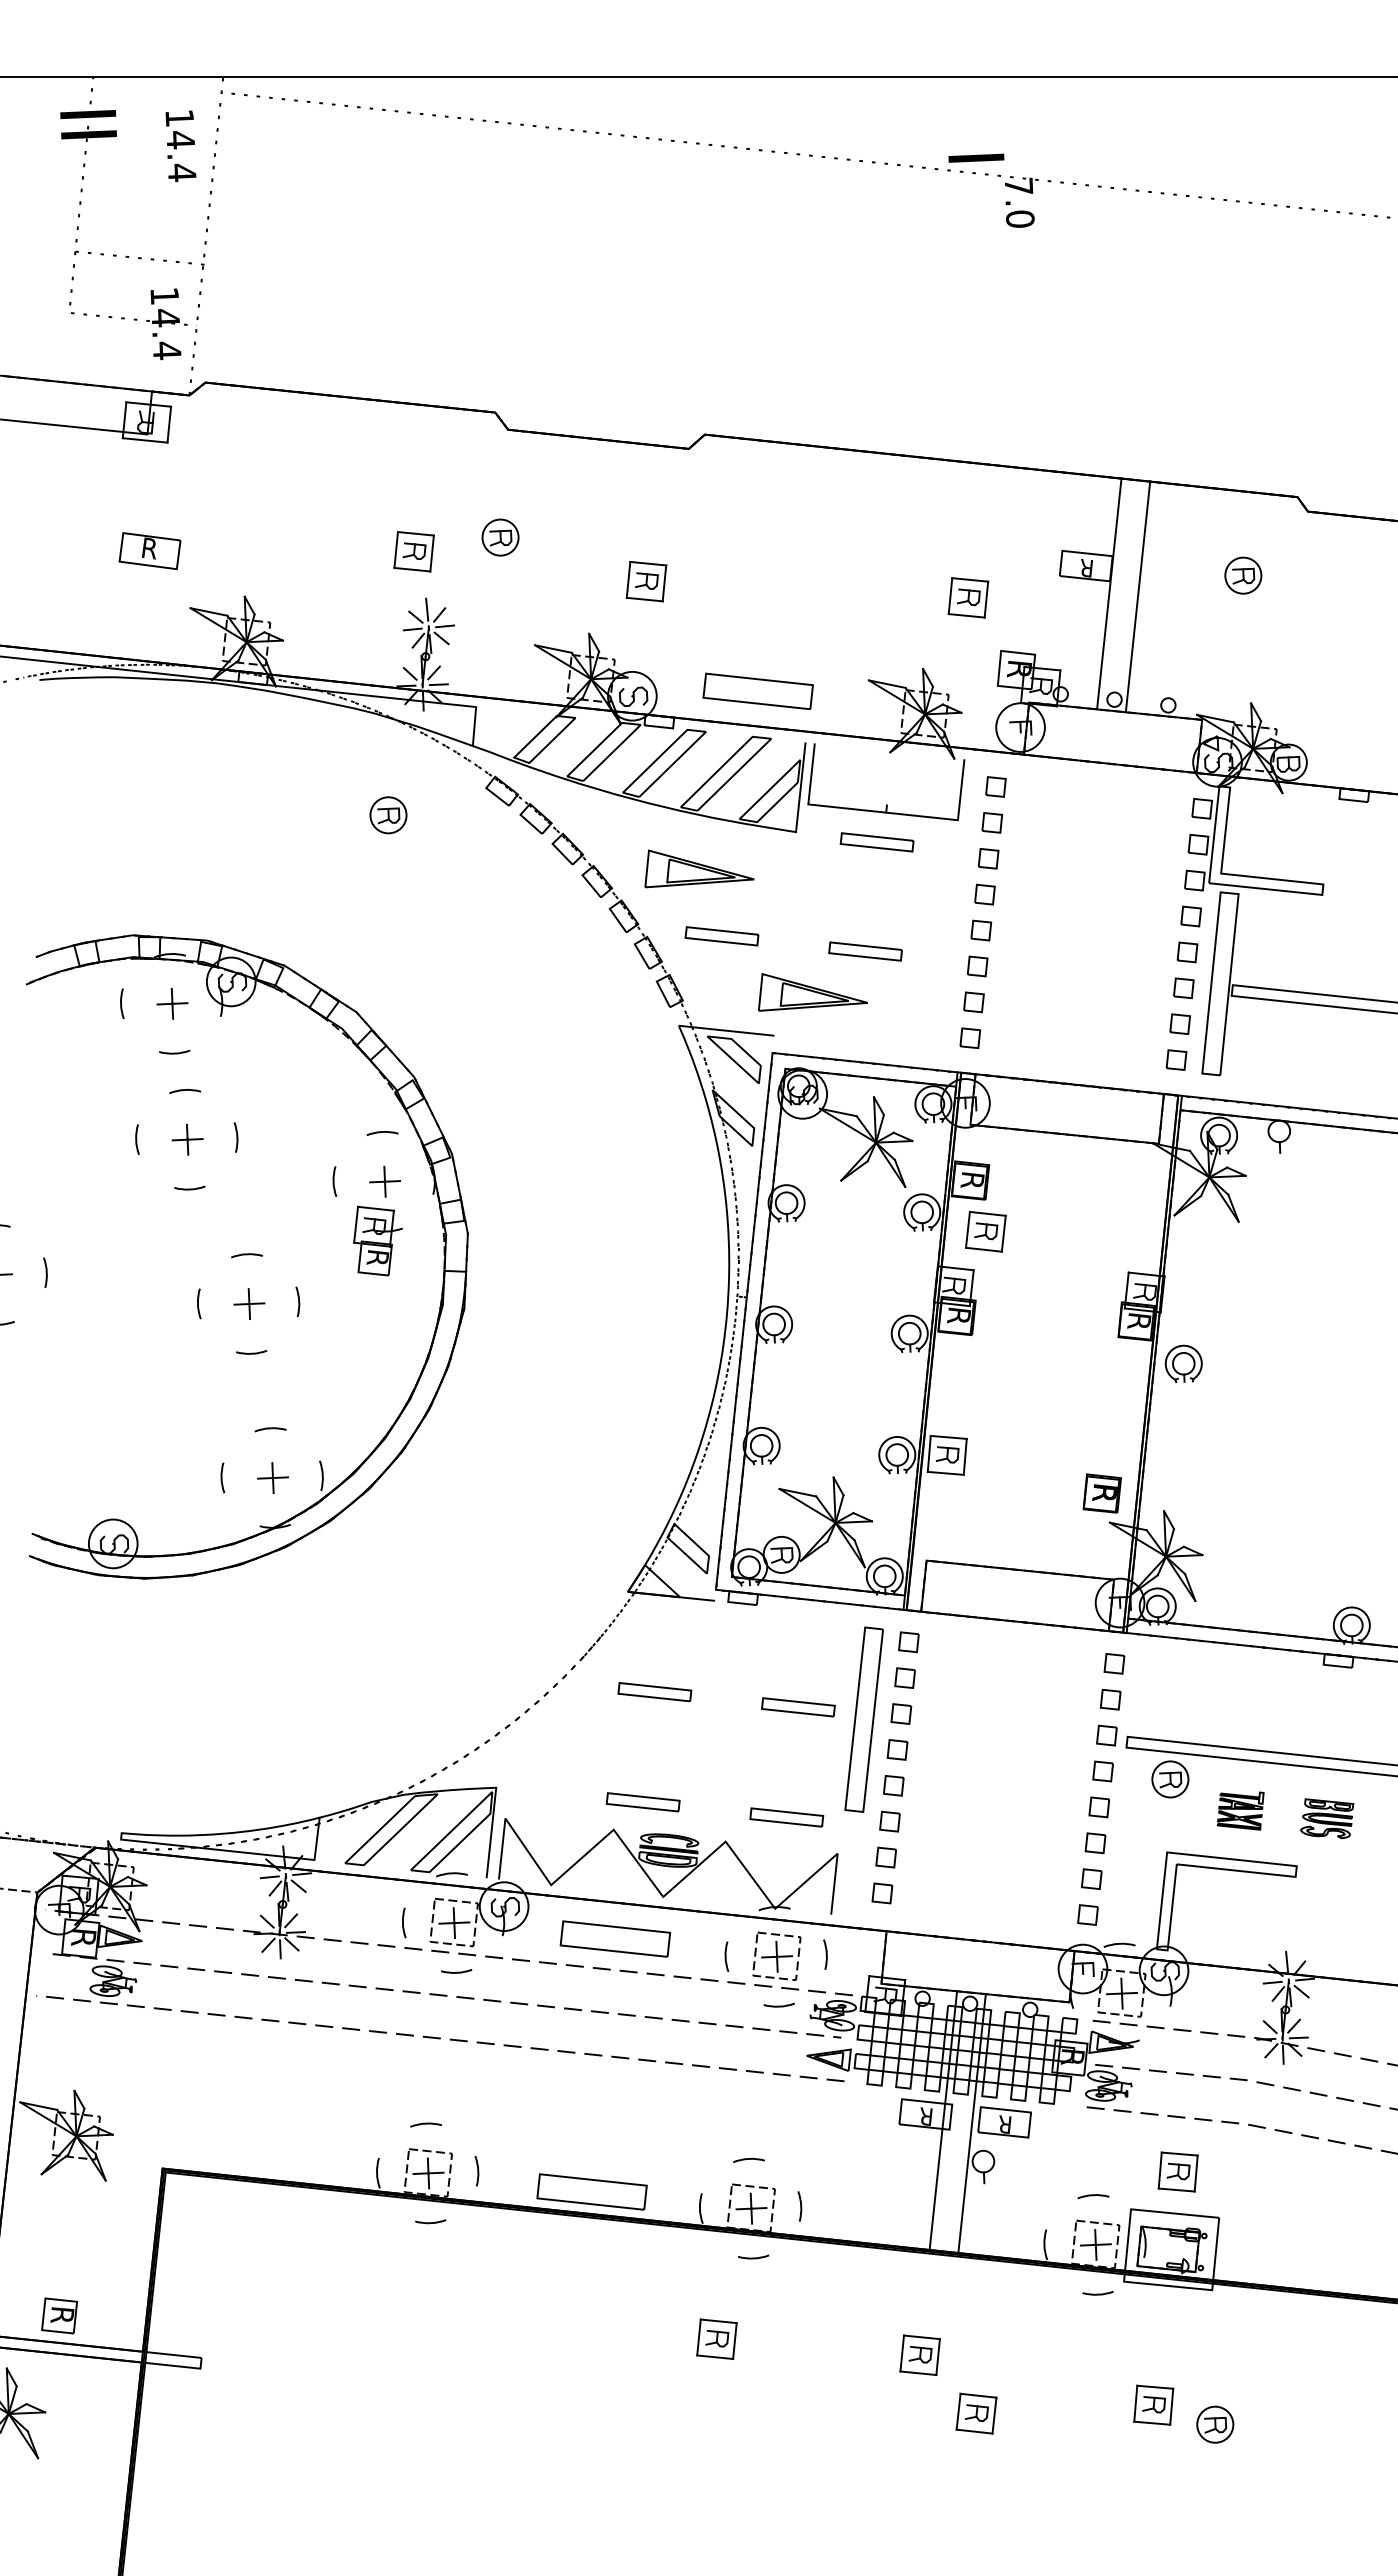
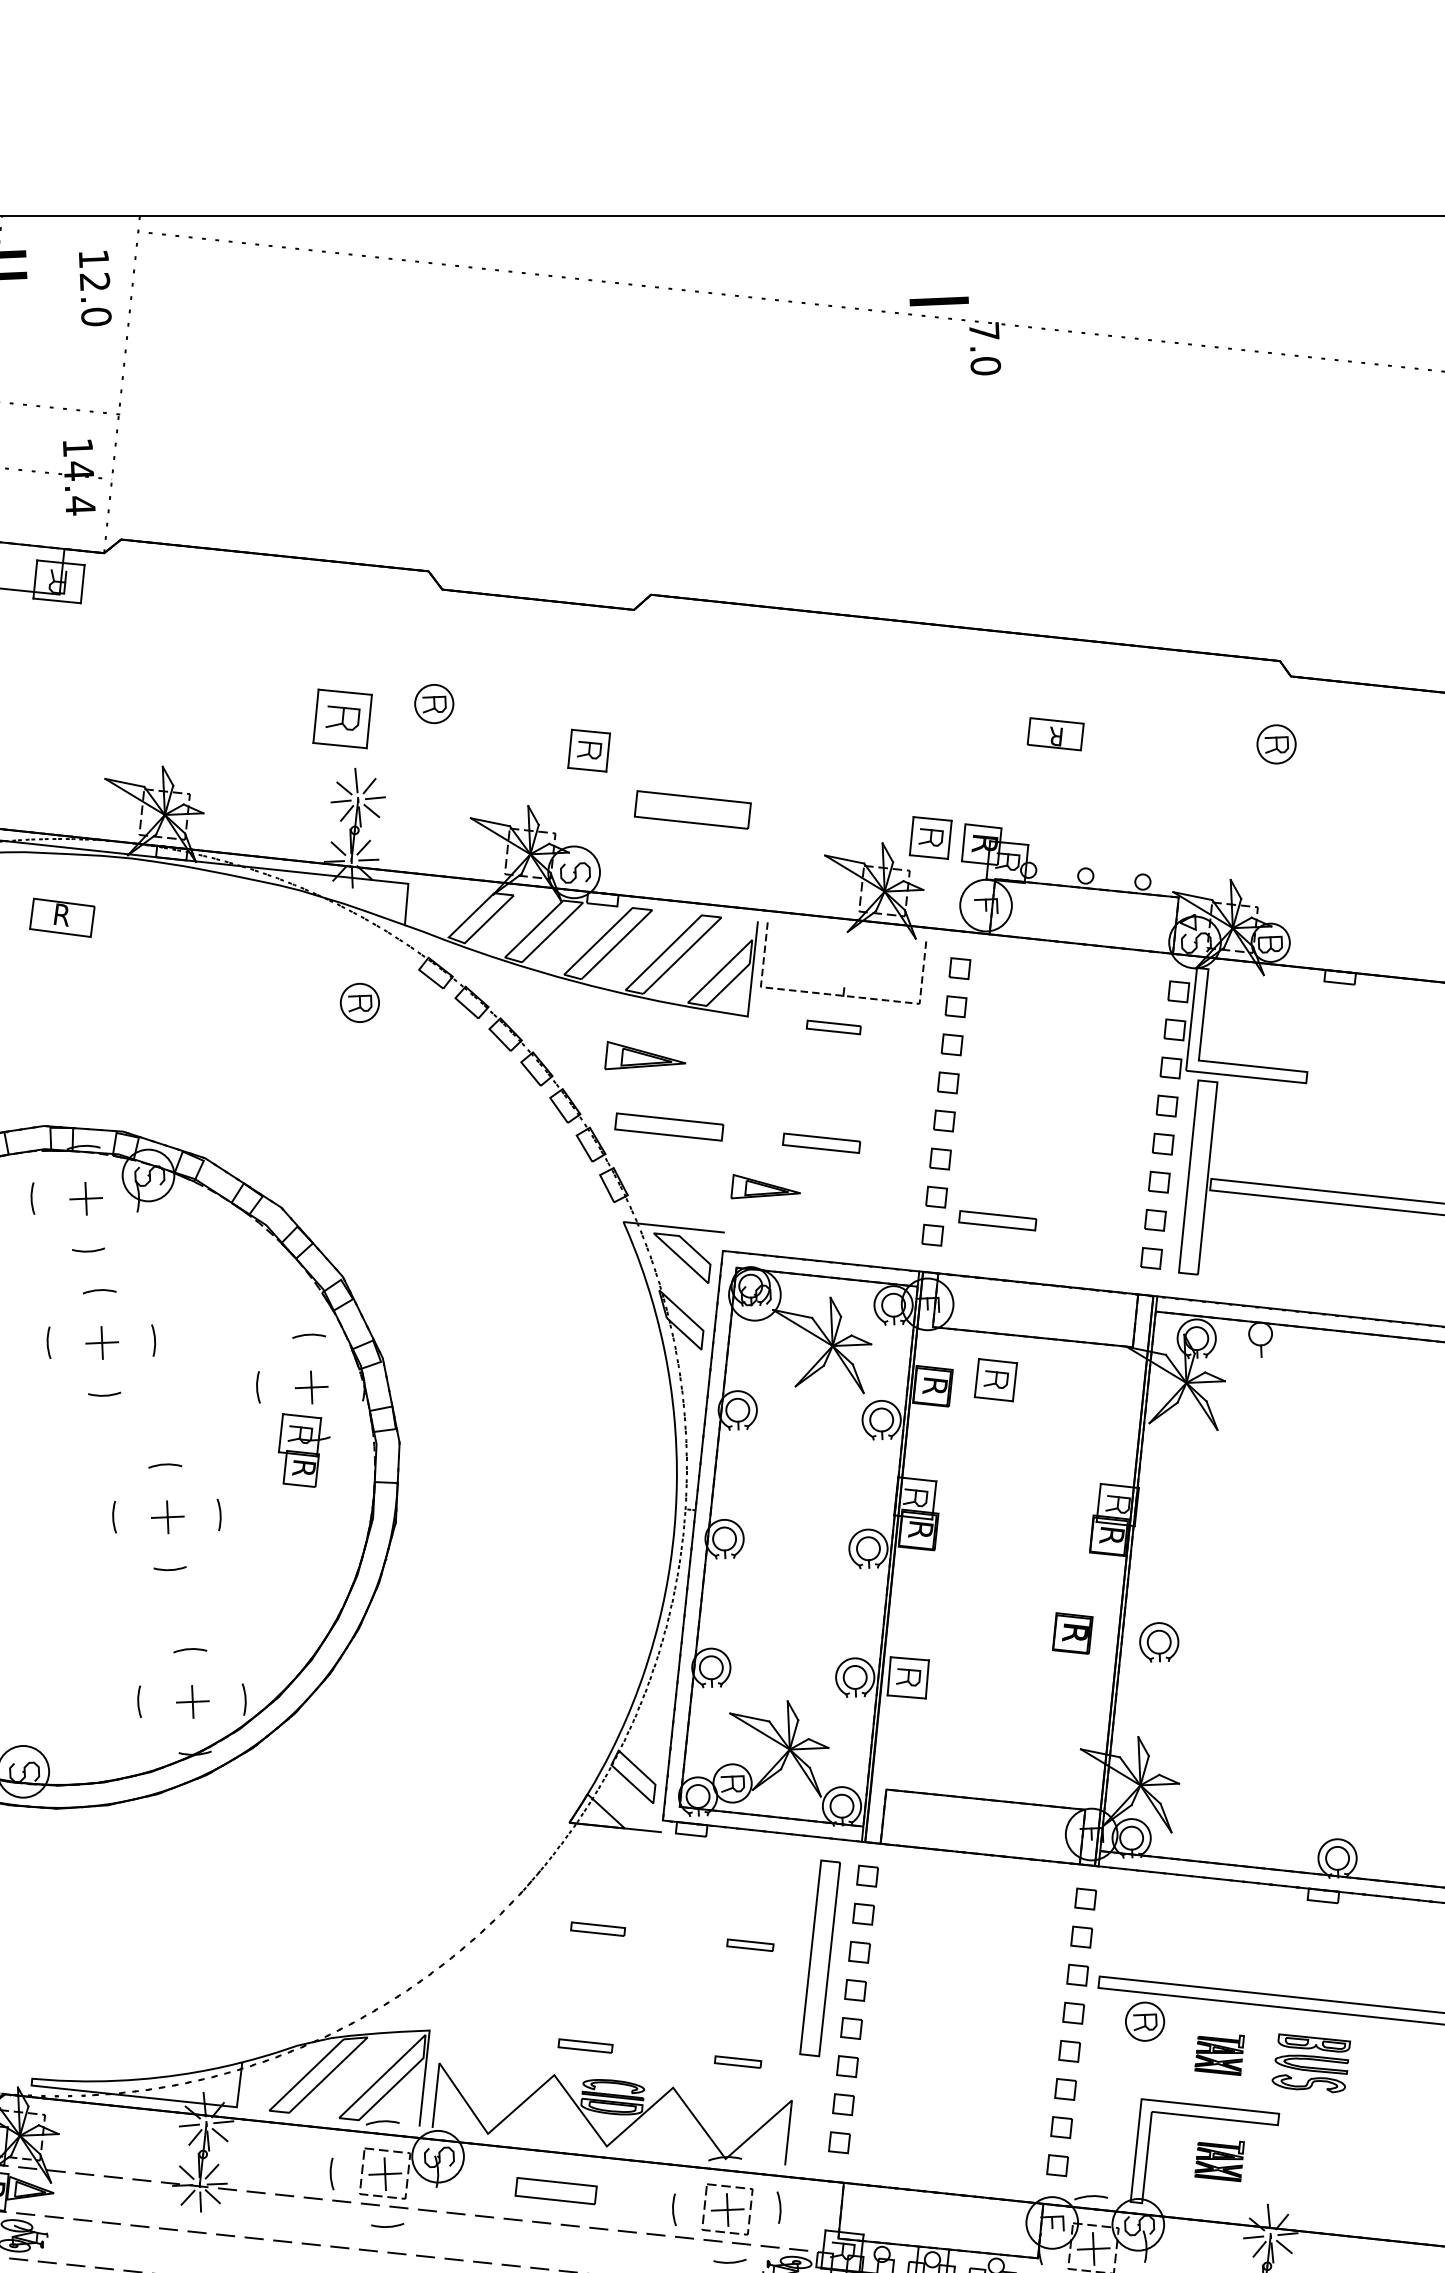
text: (181, 156) -> (95, 299), 14.4 -> 12.0
part: (149, 551) -> (61, 918), moved
part: (413, 551) -> (341, 718), size x1.4
part: (1243, 575) -> (1276, 744), moved
line: (1109, 593) -> (1080, 763), removed
line: (1137, 596) -> (1110, 766), removed
part: (968, 597) -> (930, 837), moved
part: (757, 691) -> (692, 810), moved
line: (883, 812) -> (840, 995), solid -> dashed
part: (388, 815) -> (359, 1003), moved
part: (876, 842) -> (833, 1027), size x0.7
part: (699, 868) -> (645, 1055), size x0.7
part: (721, 936) -> (668, 1127), size x1.4
part: (812, 992) -> (765, 1186), size x0.6
part: (1031, 1024) -> (997, 1220), added
part: (985, 1231) -> (995, 1379), moved
part: (1183, 1363) -> (1158, 1641), moved
part: (1101, 1493) -> (1071, 1633), moved
part: (654, 1692) -> (597, 1929), size x0.7
part: (798, 1707) -> (750, 1945), size x0.6
part: (642, 1802) -> (584, 2046), size x0.7
part: (786, 1817) -> (737, 2062), size x0.6
part: (1327, 1818) -> (1311, 2063), size x1.4
part: (1240, 1910) -> (1219, 2160), added
part: (615, 1938) -> (556, 2190), size x0.7

